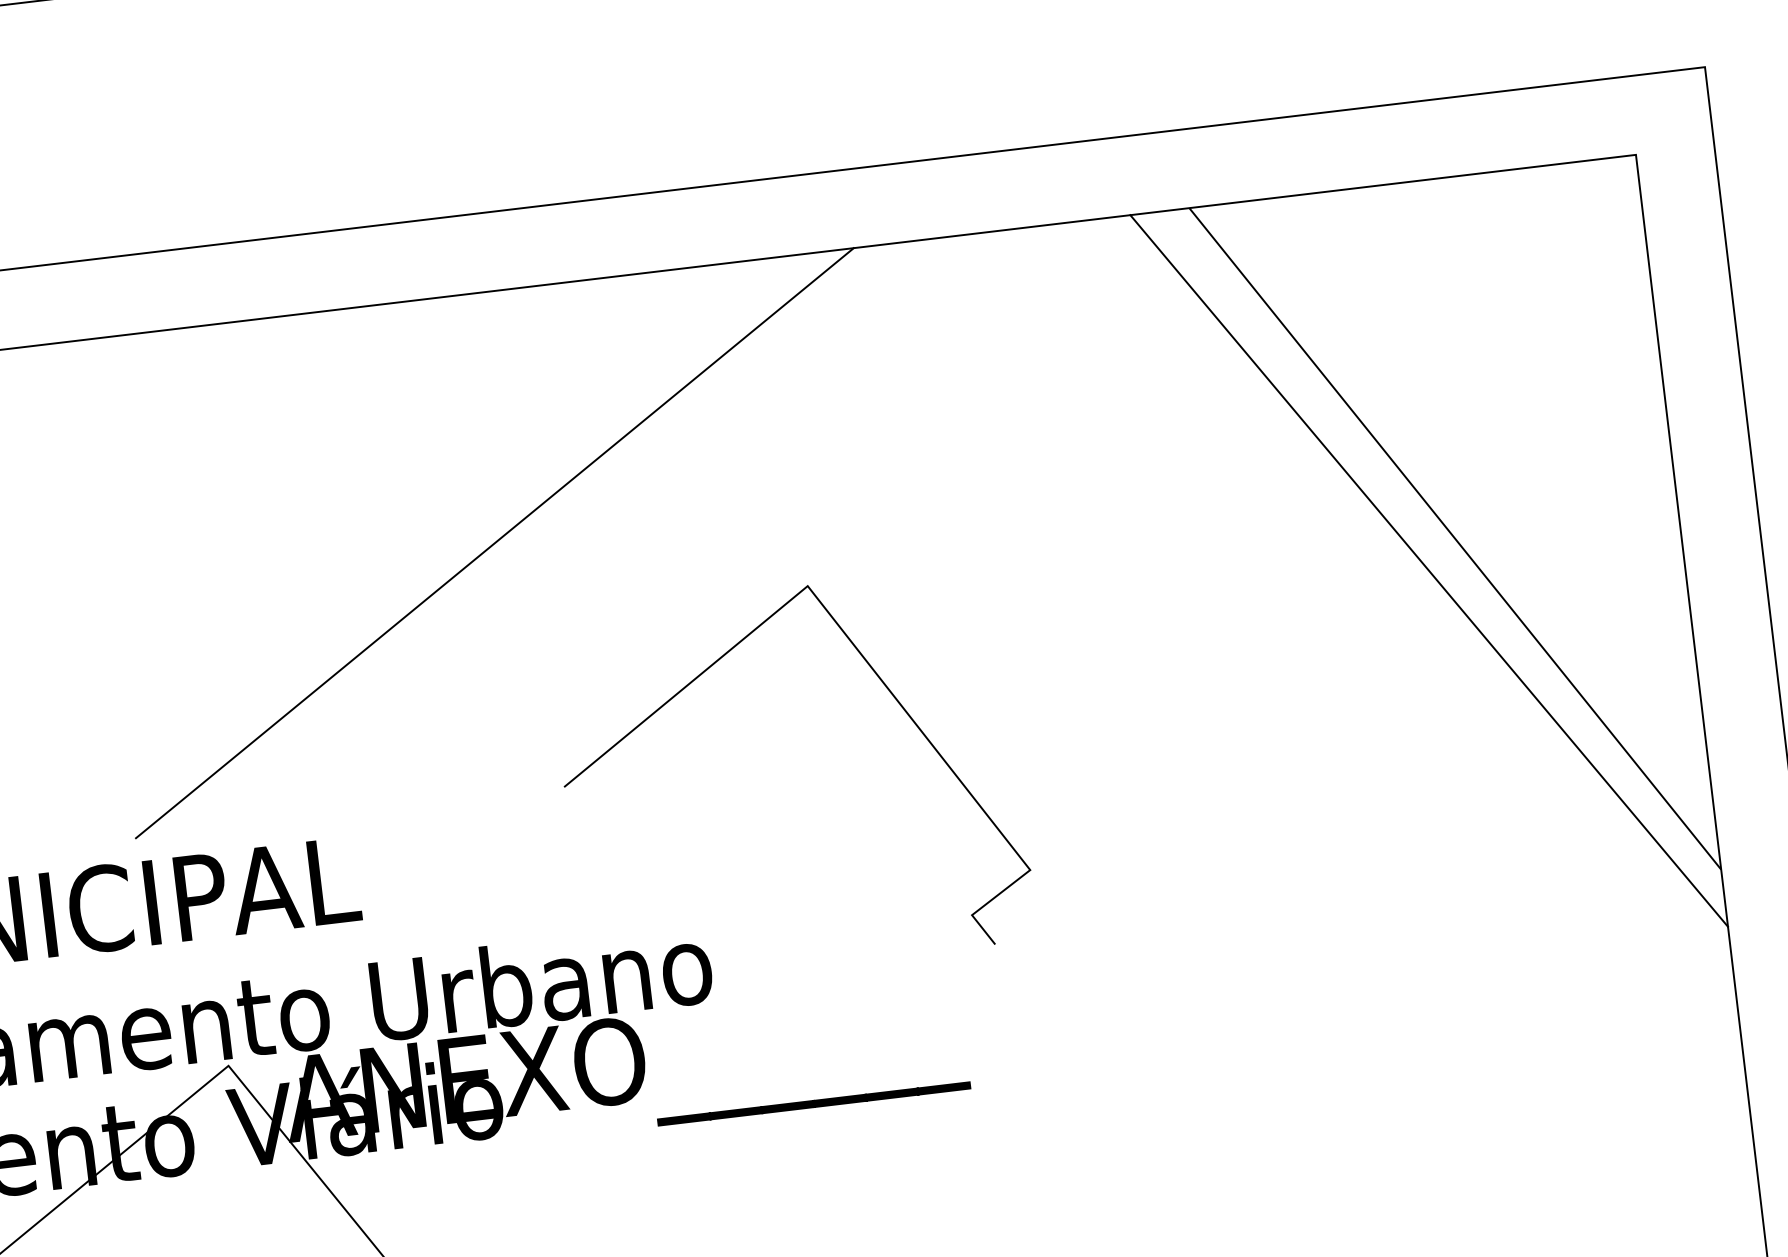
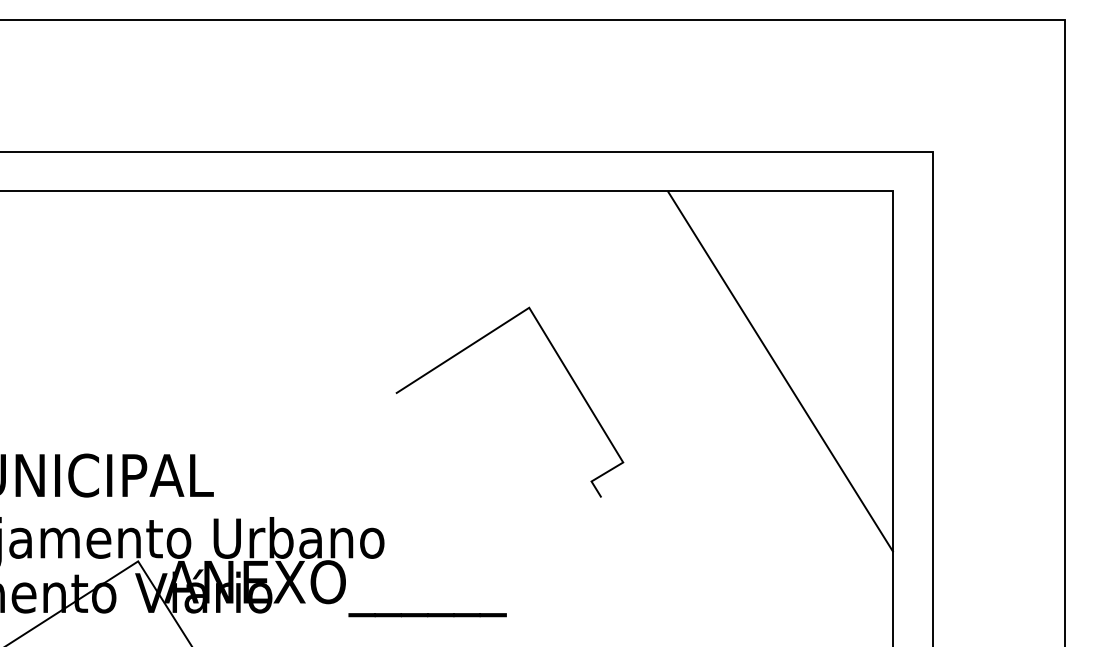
line: (493, 542) -> (301, 316), removed
line: (1428, 571) -> (765, 386), removed
line: (889, 694) -> (563, 366), moved

